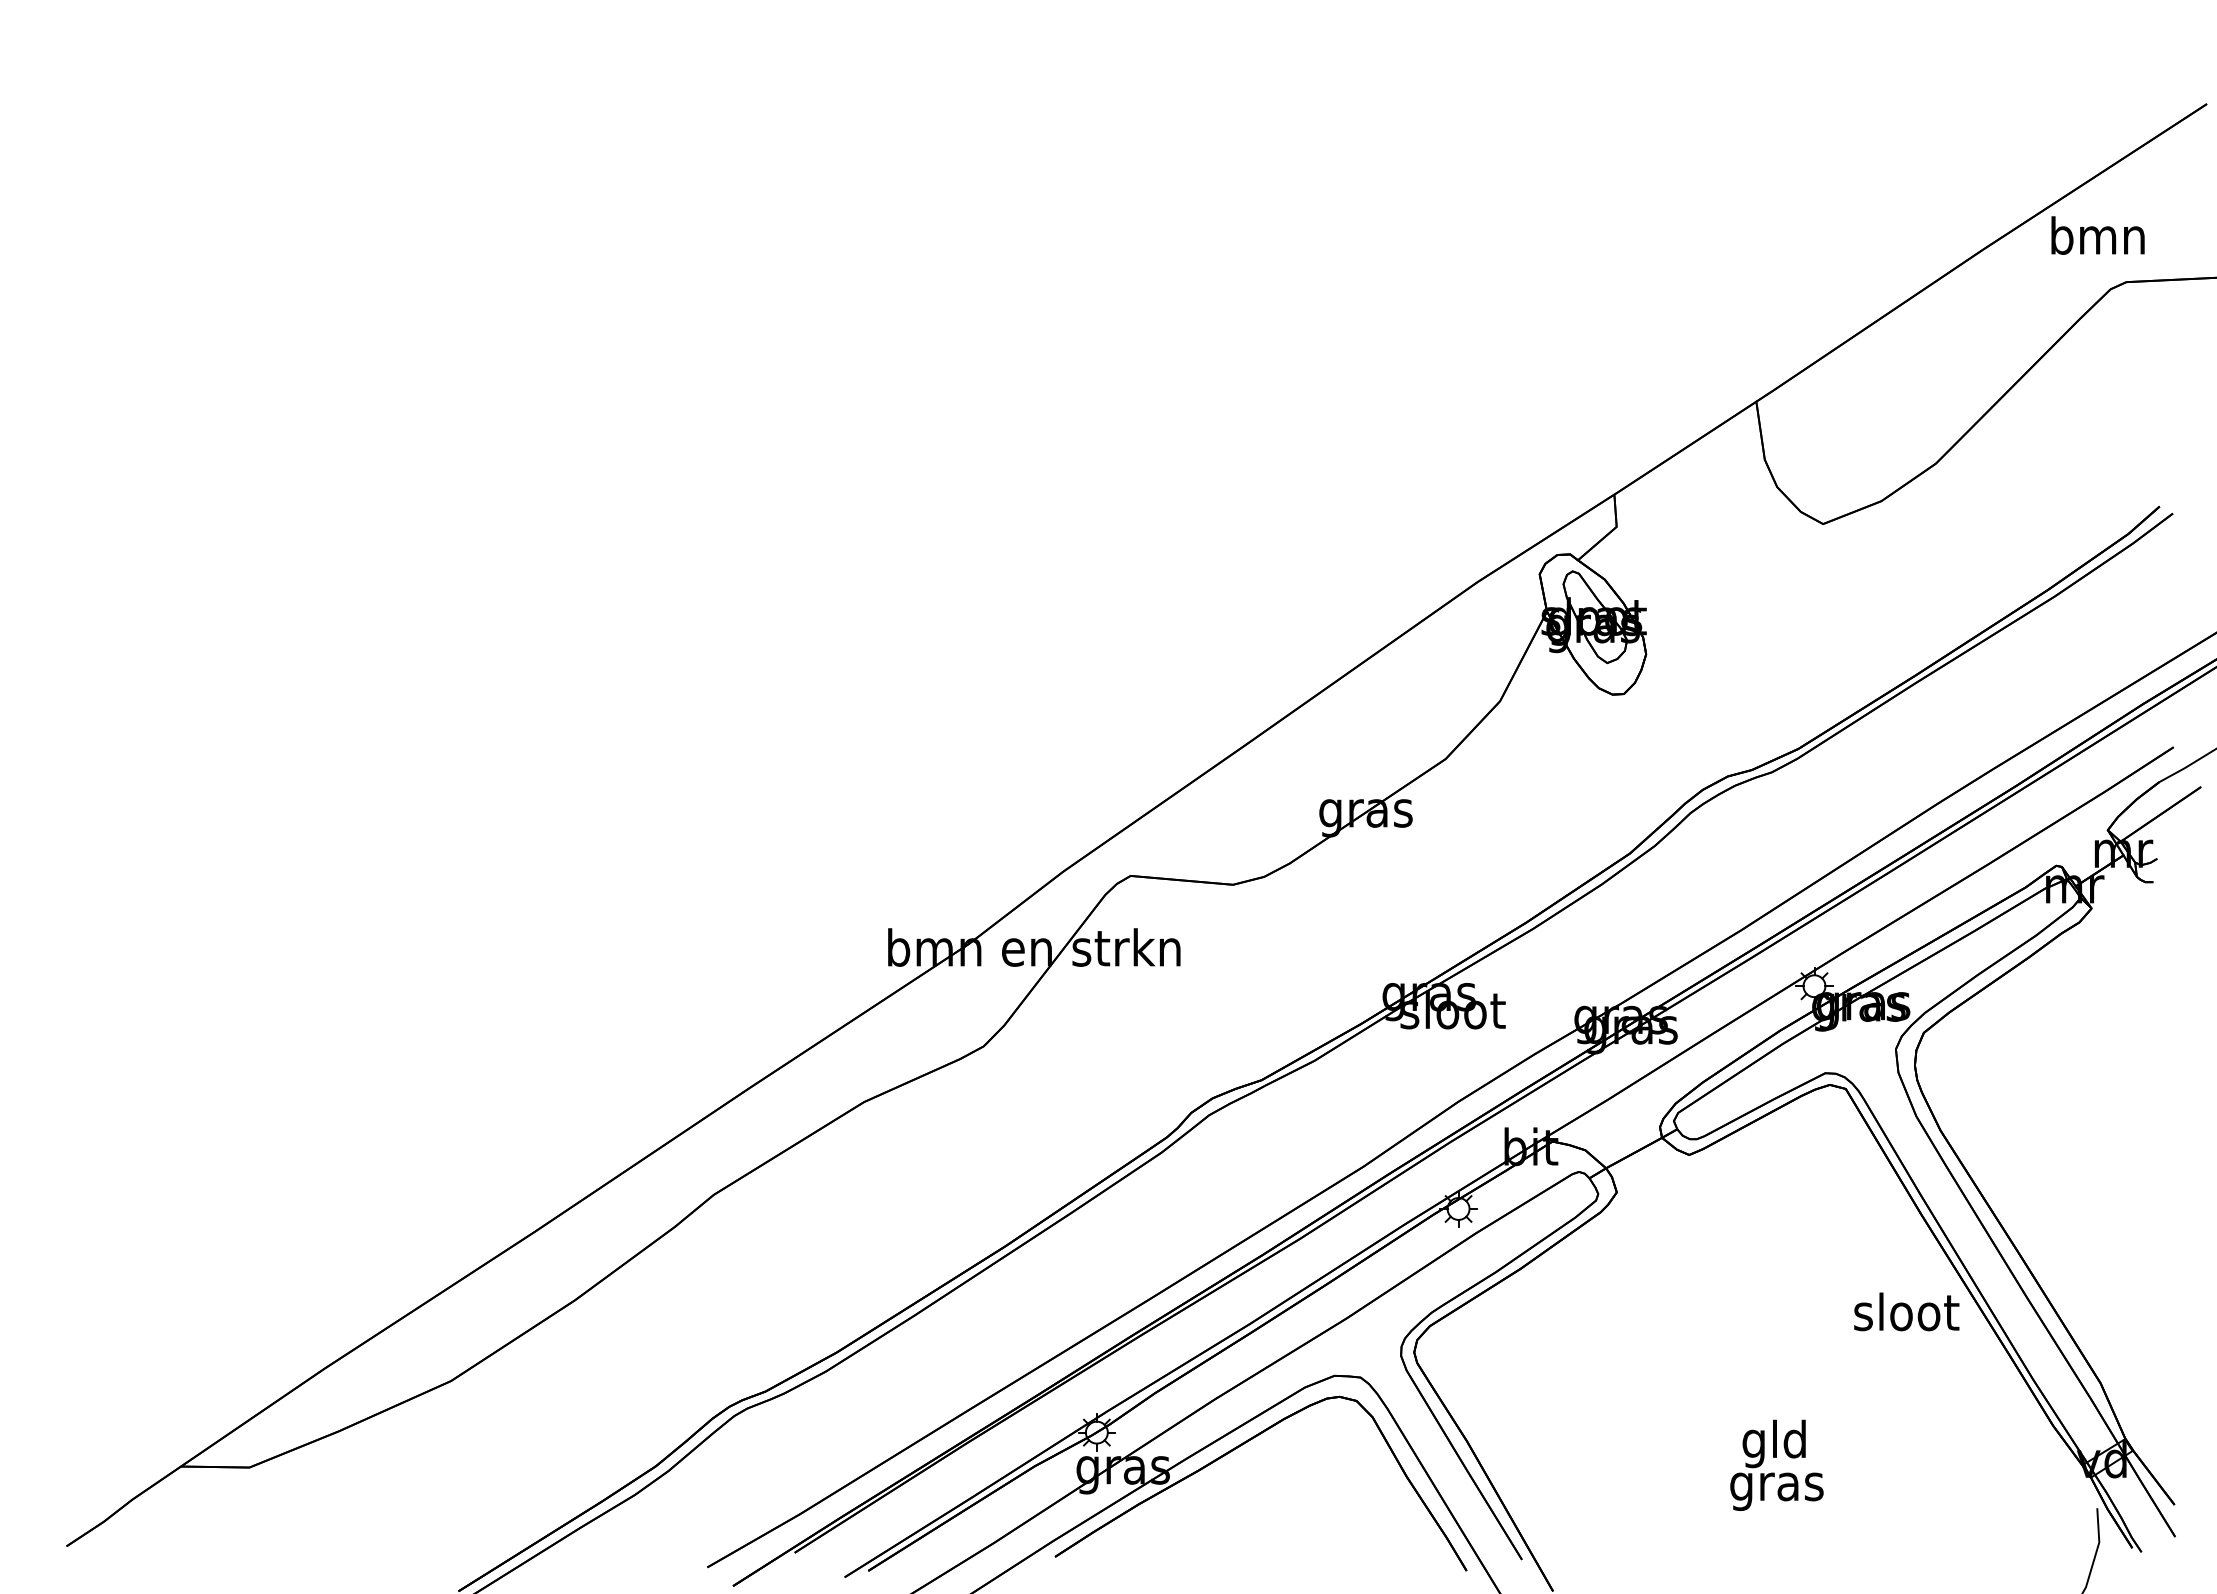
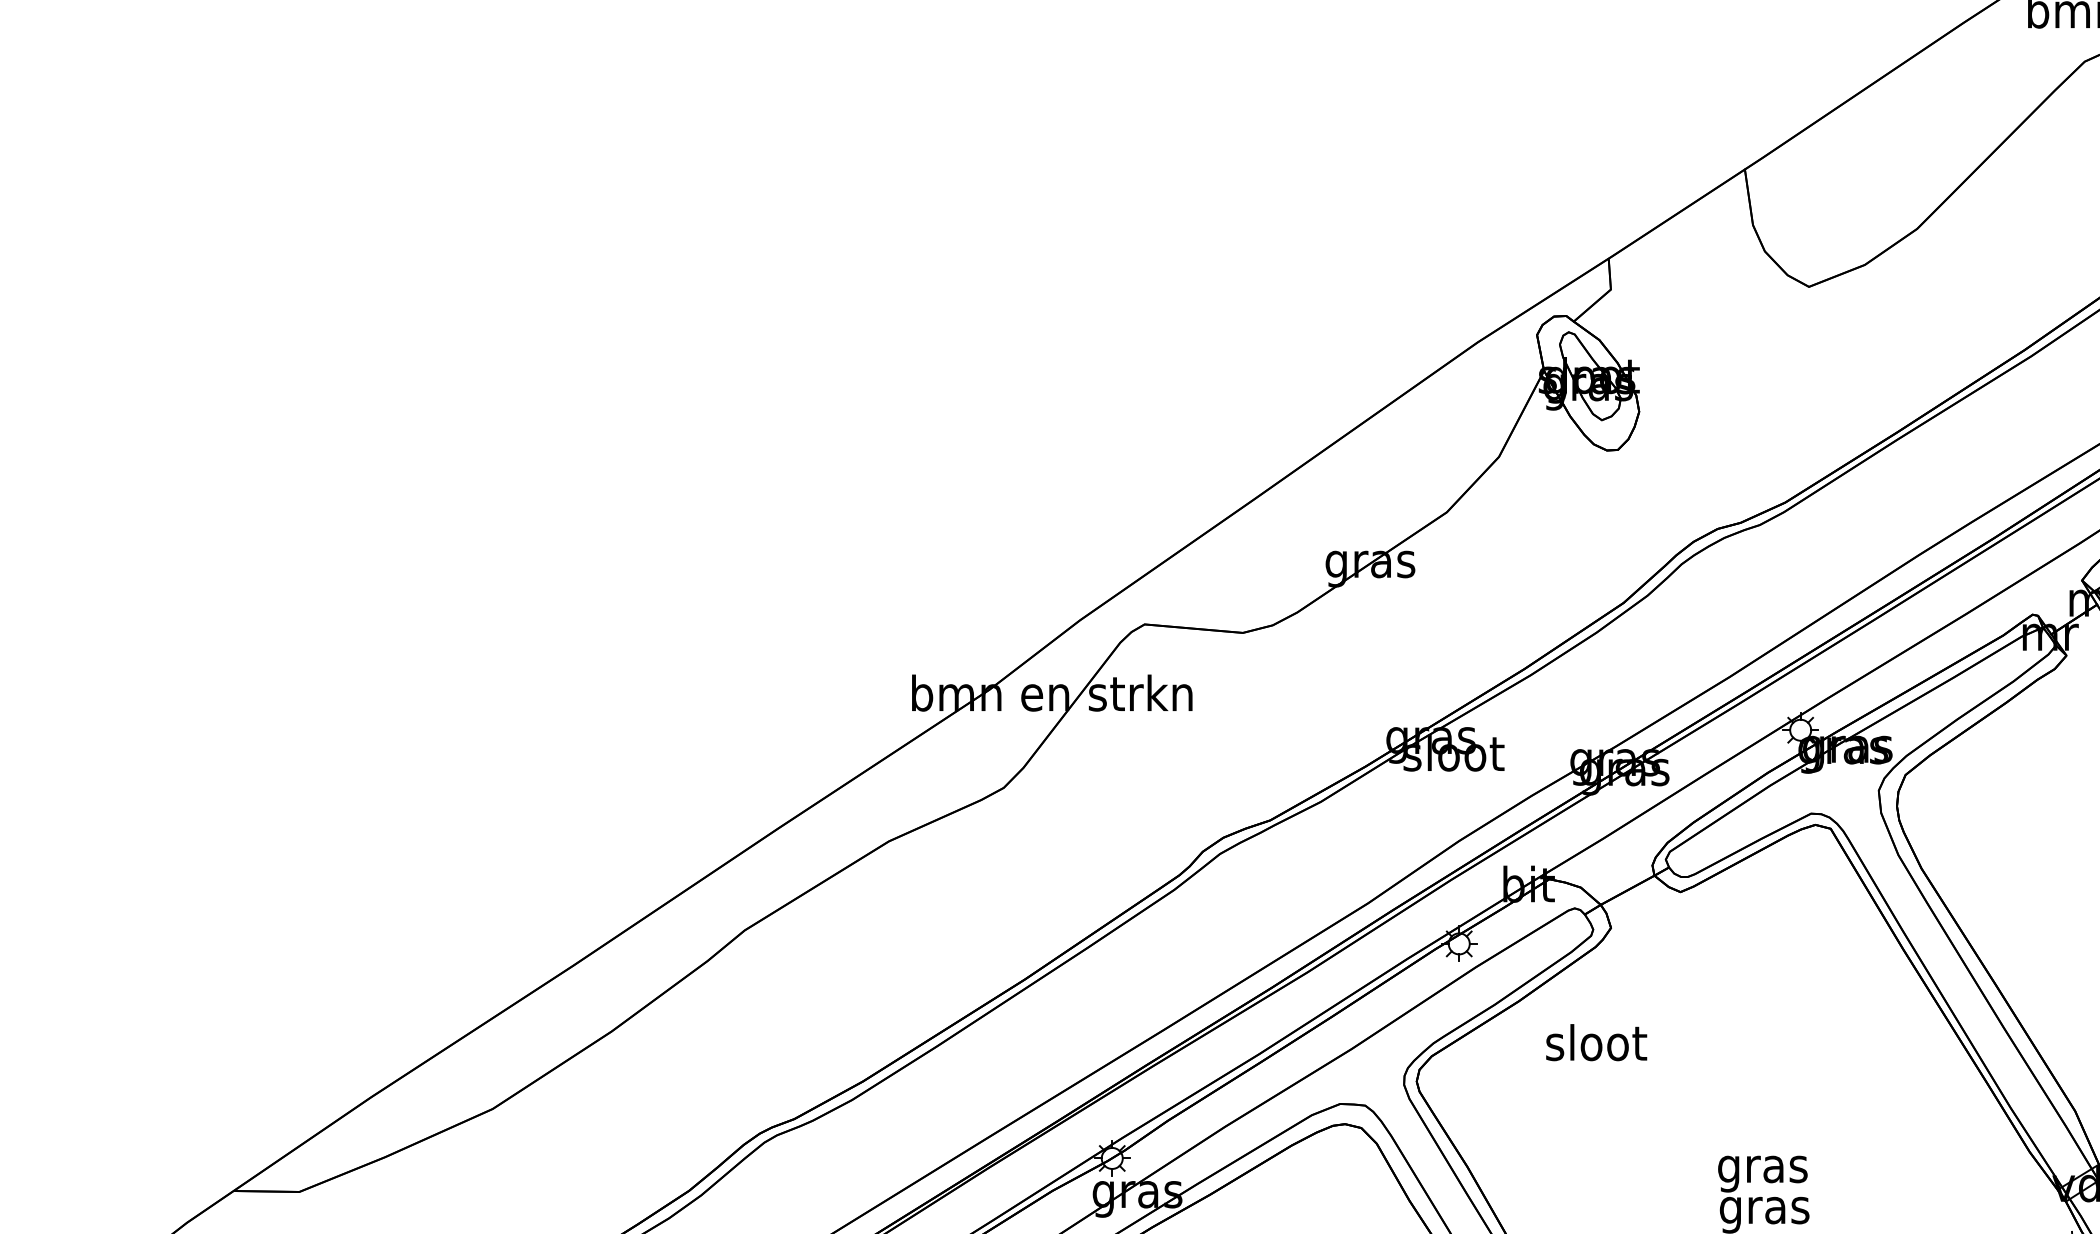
text: (1906, 1311) -> (1596, 1042), moved
text: (1774, 1443) -> (1762, 1168), gld -> gras

